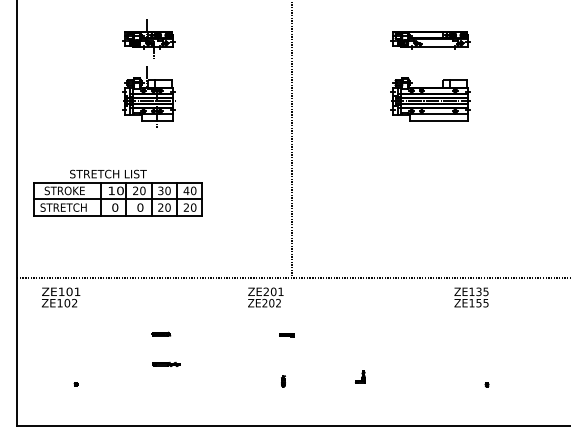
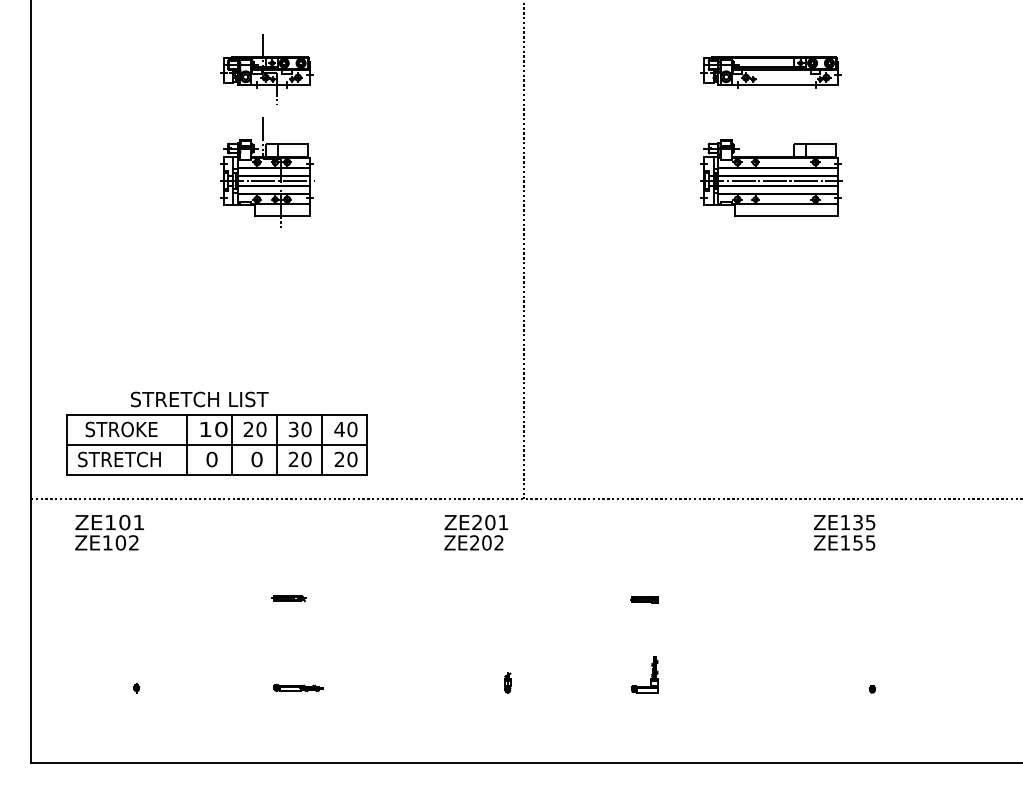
part: (117, 192) -> (216, 432), moved
part: (286, 335) -> (644, 600), moved
line: (166, 364) -> (298, 688), moved
part: (360, 376) -> (645, 674), size x1.67

